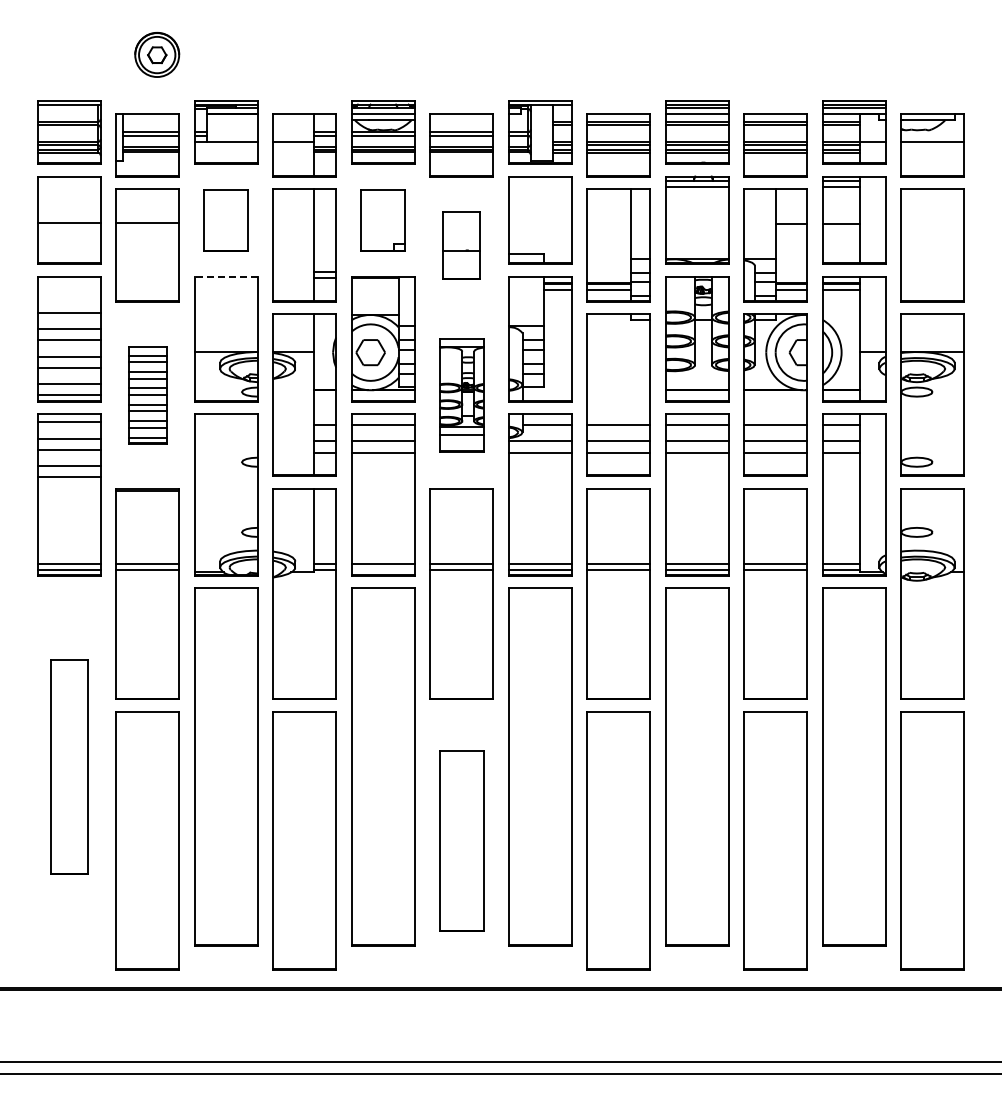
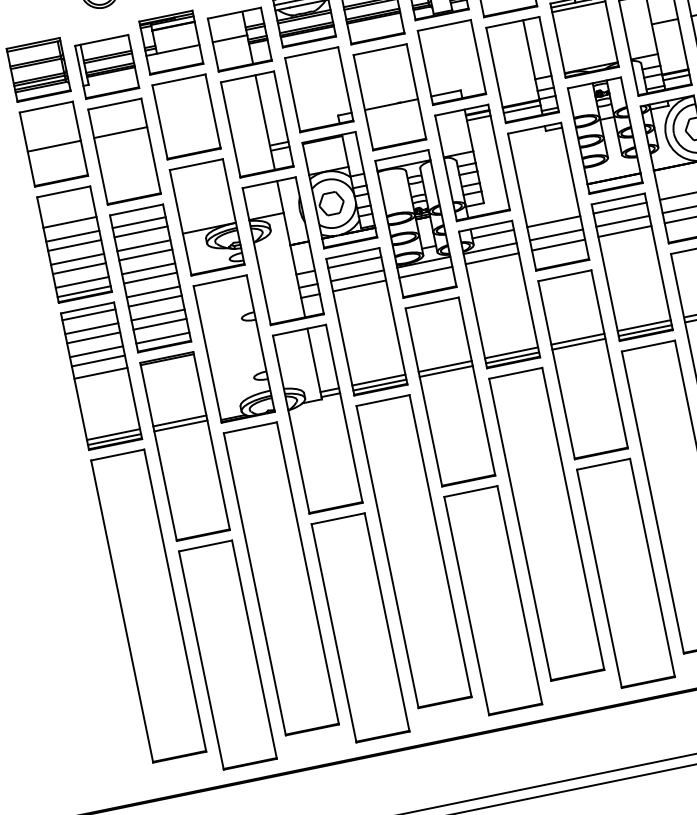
part: (226, 220) -> (186, 117), size x1.43
part: (383, 220) -> (319, 89), size x1.43
part: (461, 245) -> (389, 97), size x1.67
line: (225, 276) -> (195, 164), dashed -> solid
part: (147, 394) -> (150, 277), size x1.67
part: (461, 394) -> (415, 223), size x1.43
line: (68, 491) -> (100, 373), added
line: (382, 569) -> (379, 384), added
part: (69, 766) -> (148, 605), size x1.67
part: (461, 840) -> (493, 600), size x1.43

